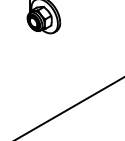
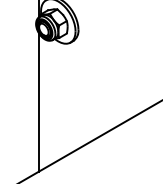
line: (29, 77) -> (38, 101), added

